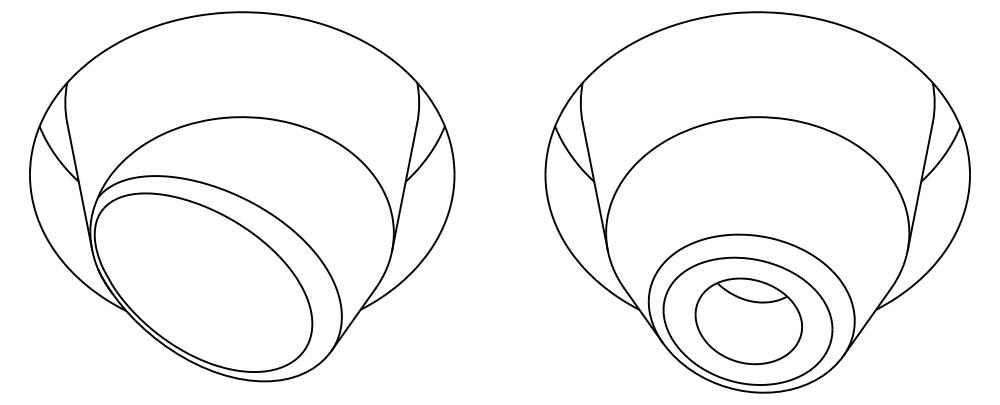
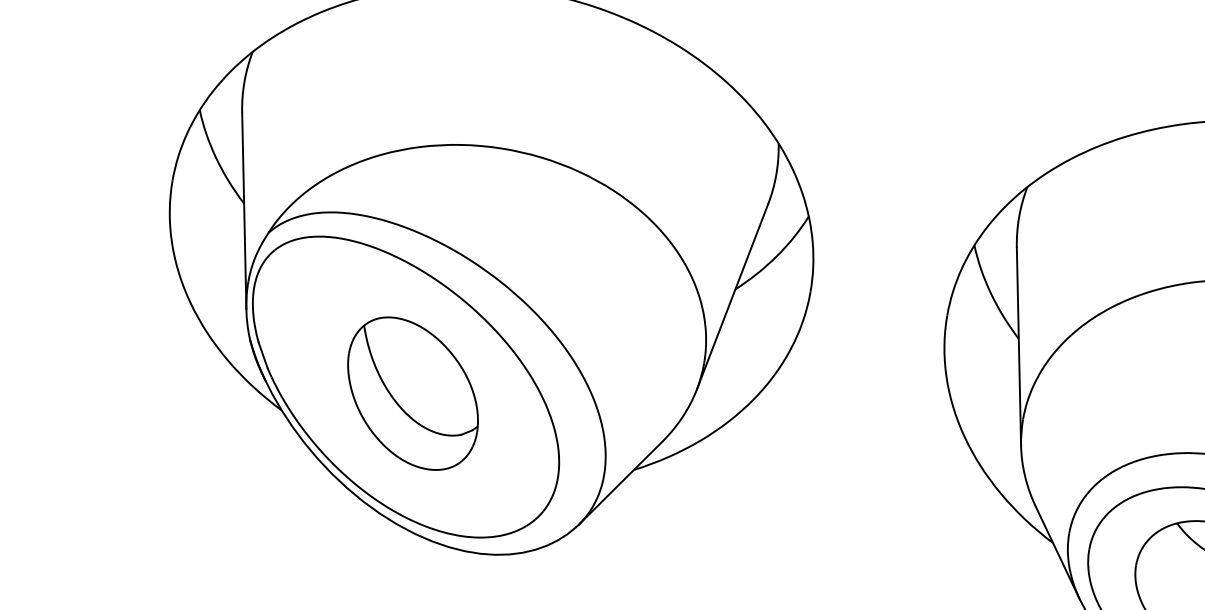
part: (208, 285) -> (411, 393), added

